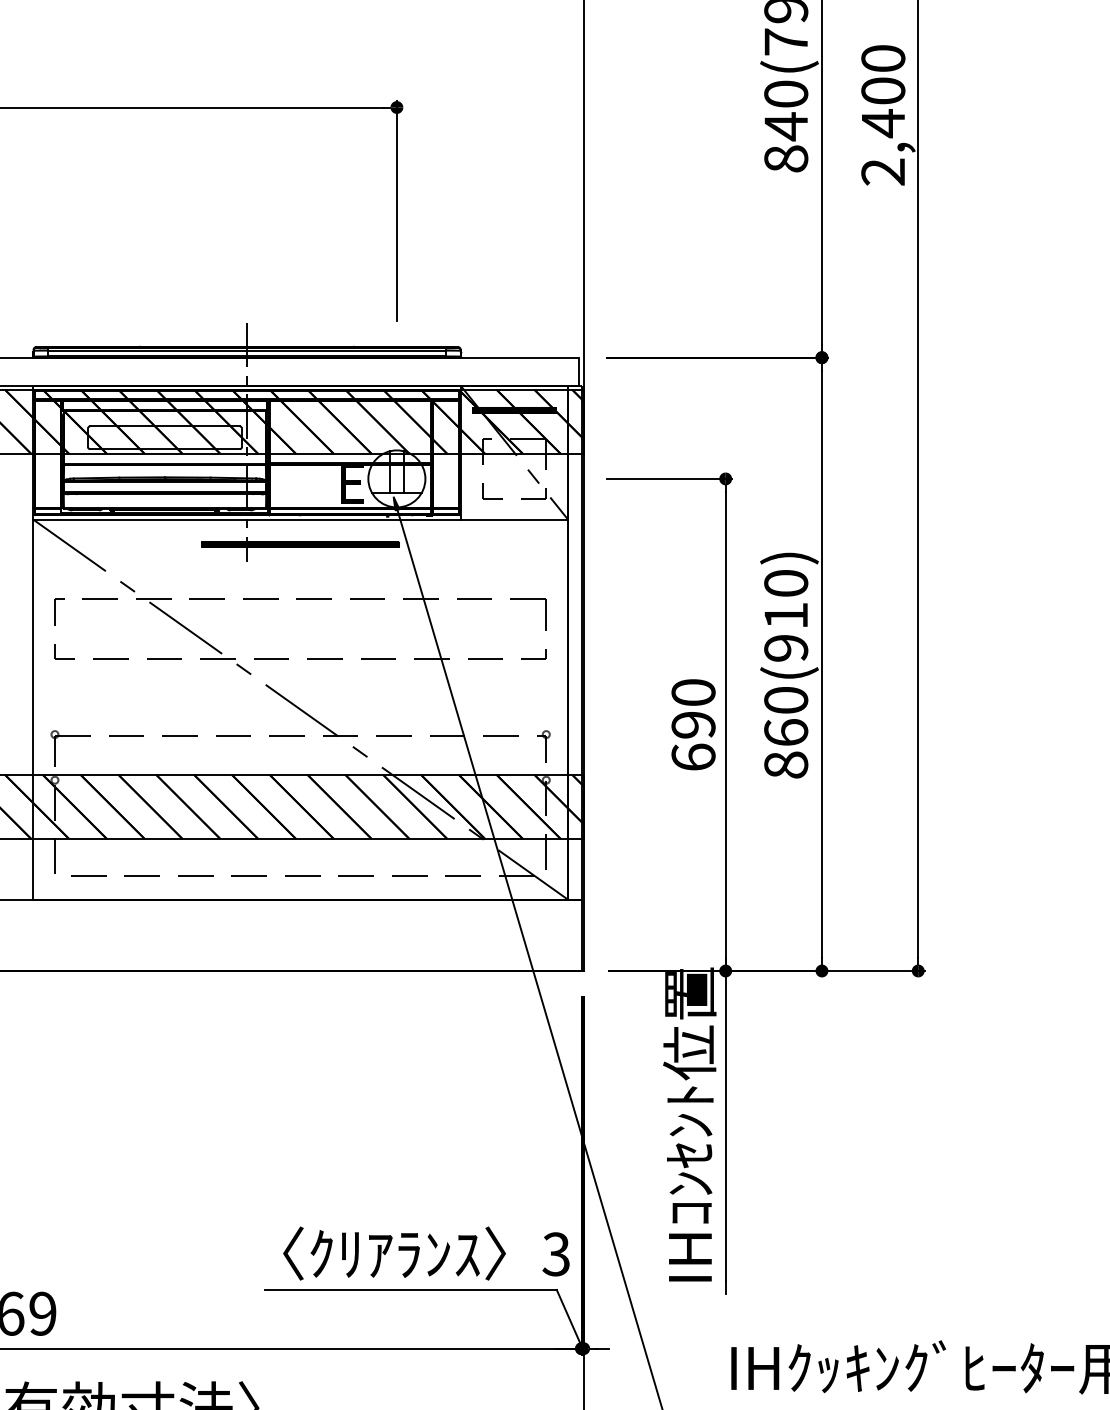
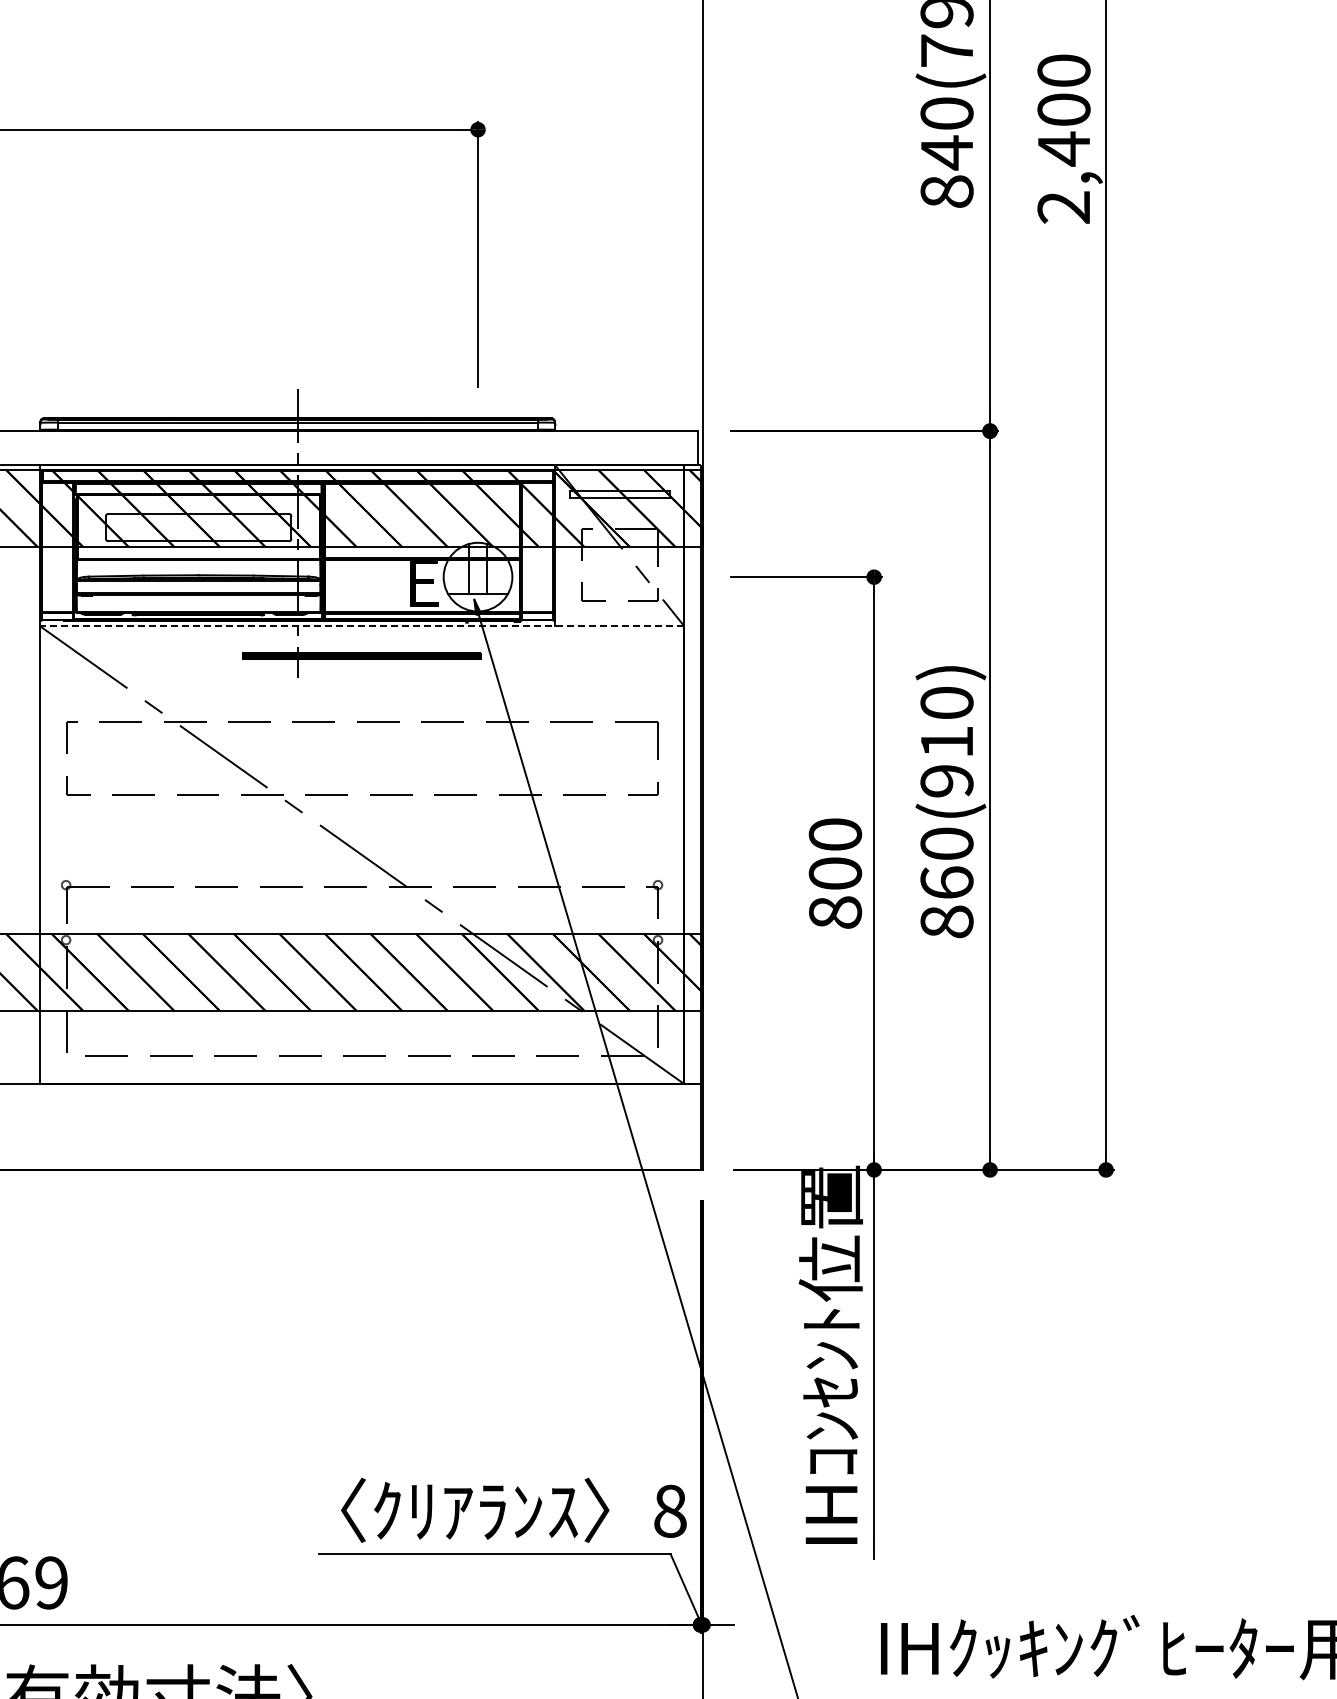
hatch: (514, 410) -> (619, 494), removed
line: (300, 519) -> (361, 626), solid -> dashed
text: (693, 740) -> (835, 892), 690 -> 800
text: (555, 1253) -> (669, 1510), 3 -> 8

